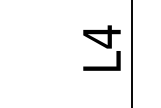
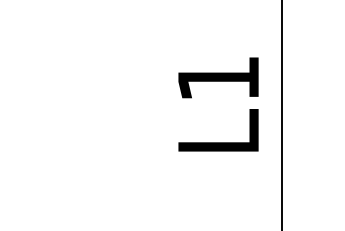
text: (101, 36) -> (217, 78), L4 -> L1

